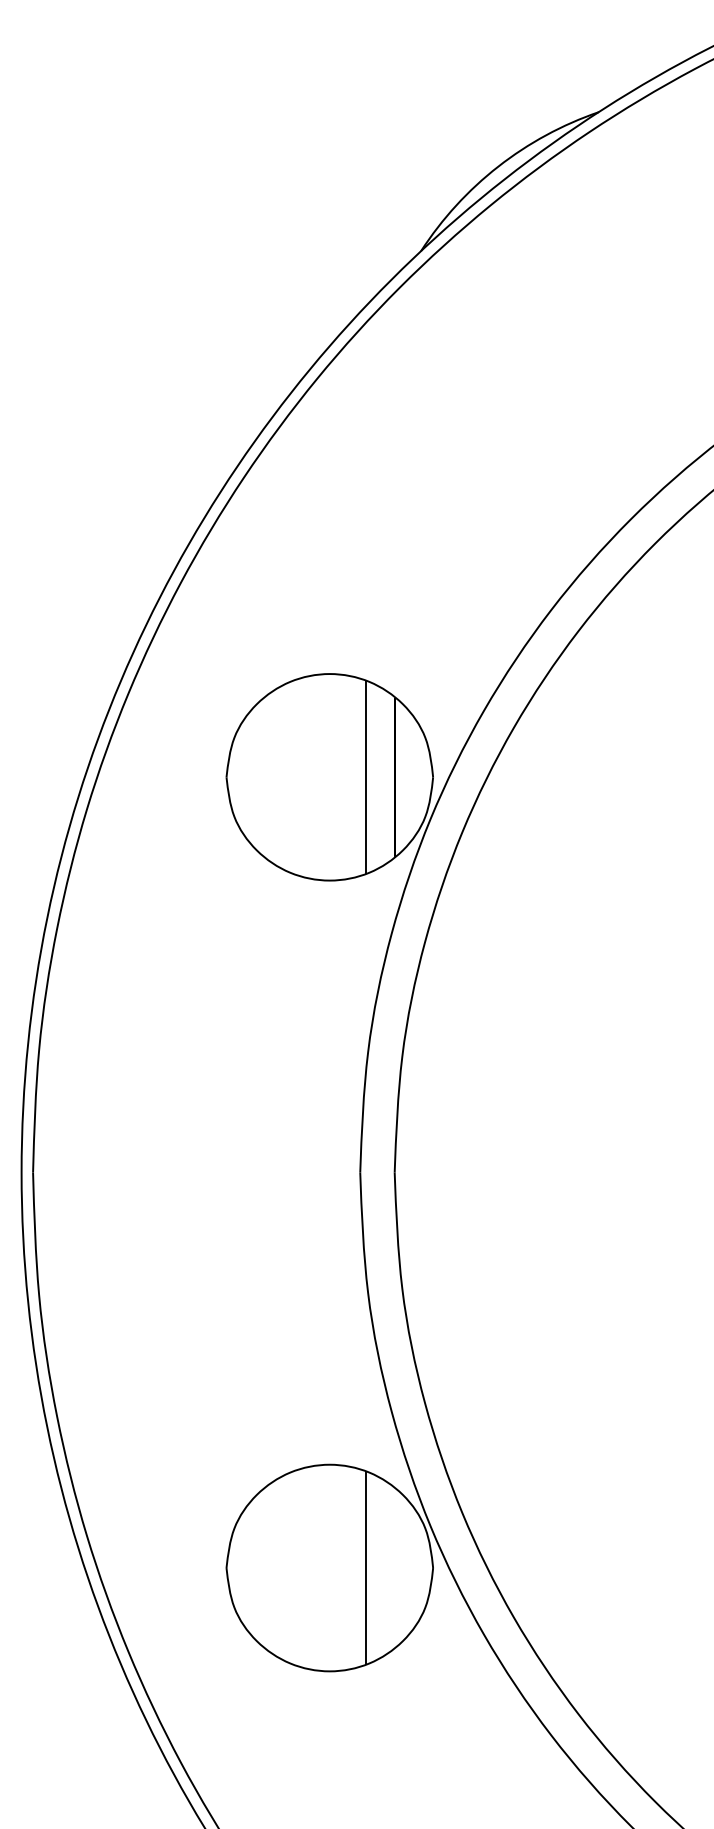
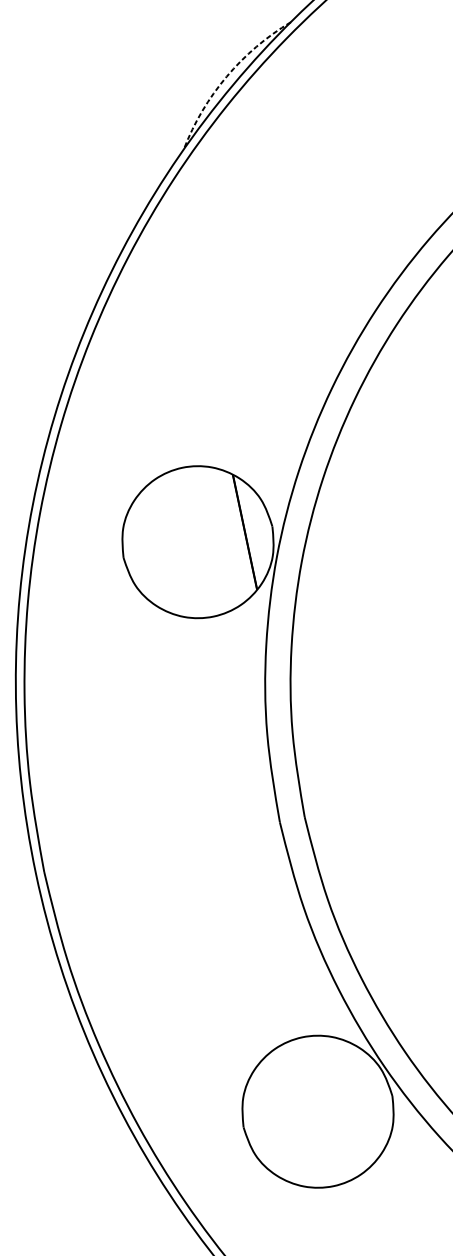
arc: (498, 166) -> (226, 76), solid -> dashed
line: (365, 777) -> (223, 536), removed
line: (365, 1567) -> (343, 1105), removed

